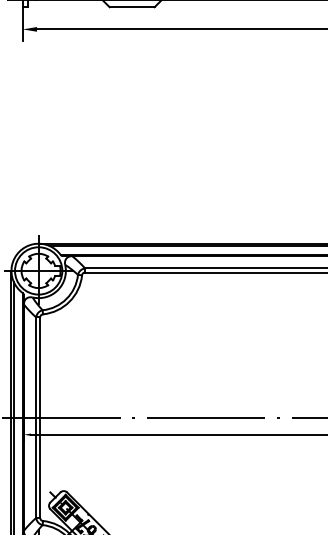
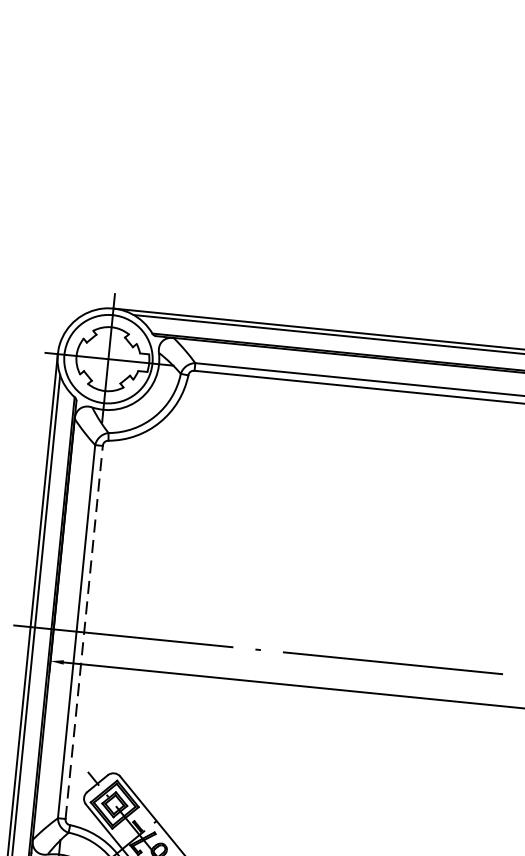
line: (40, 417) -> (84, 632), solid -> dashed

